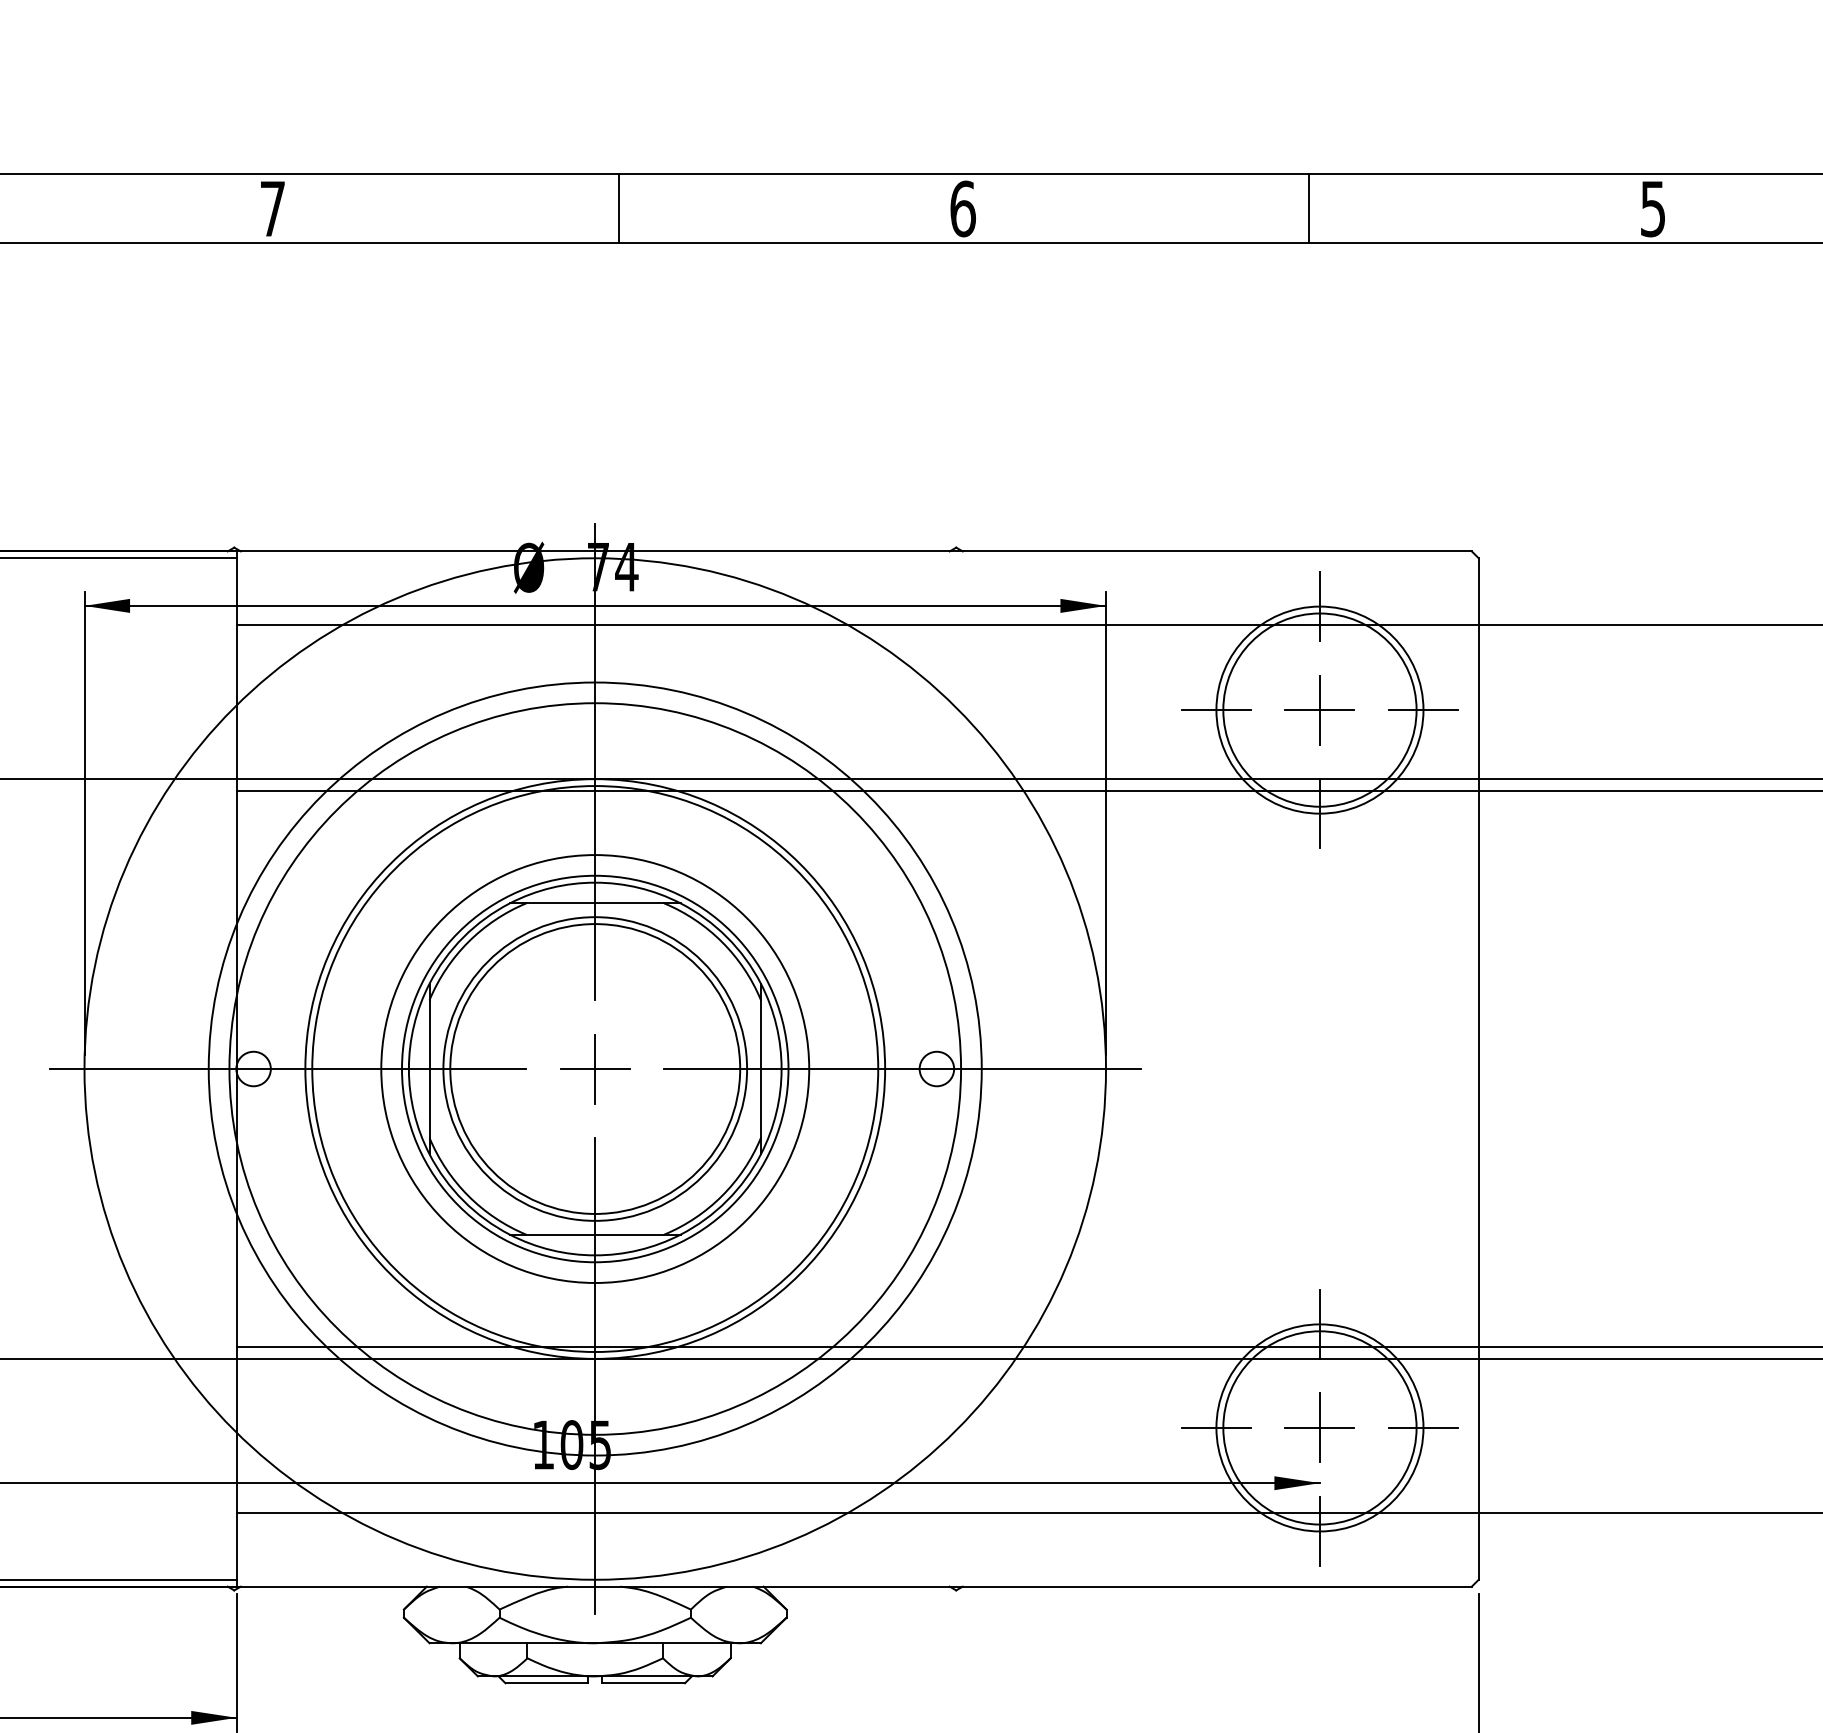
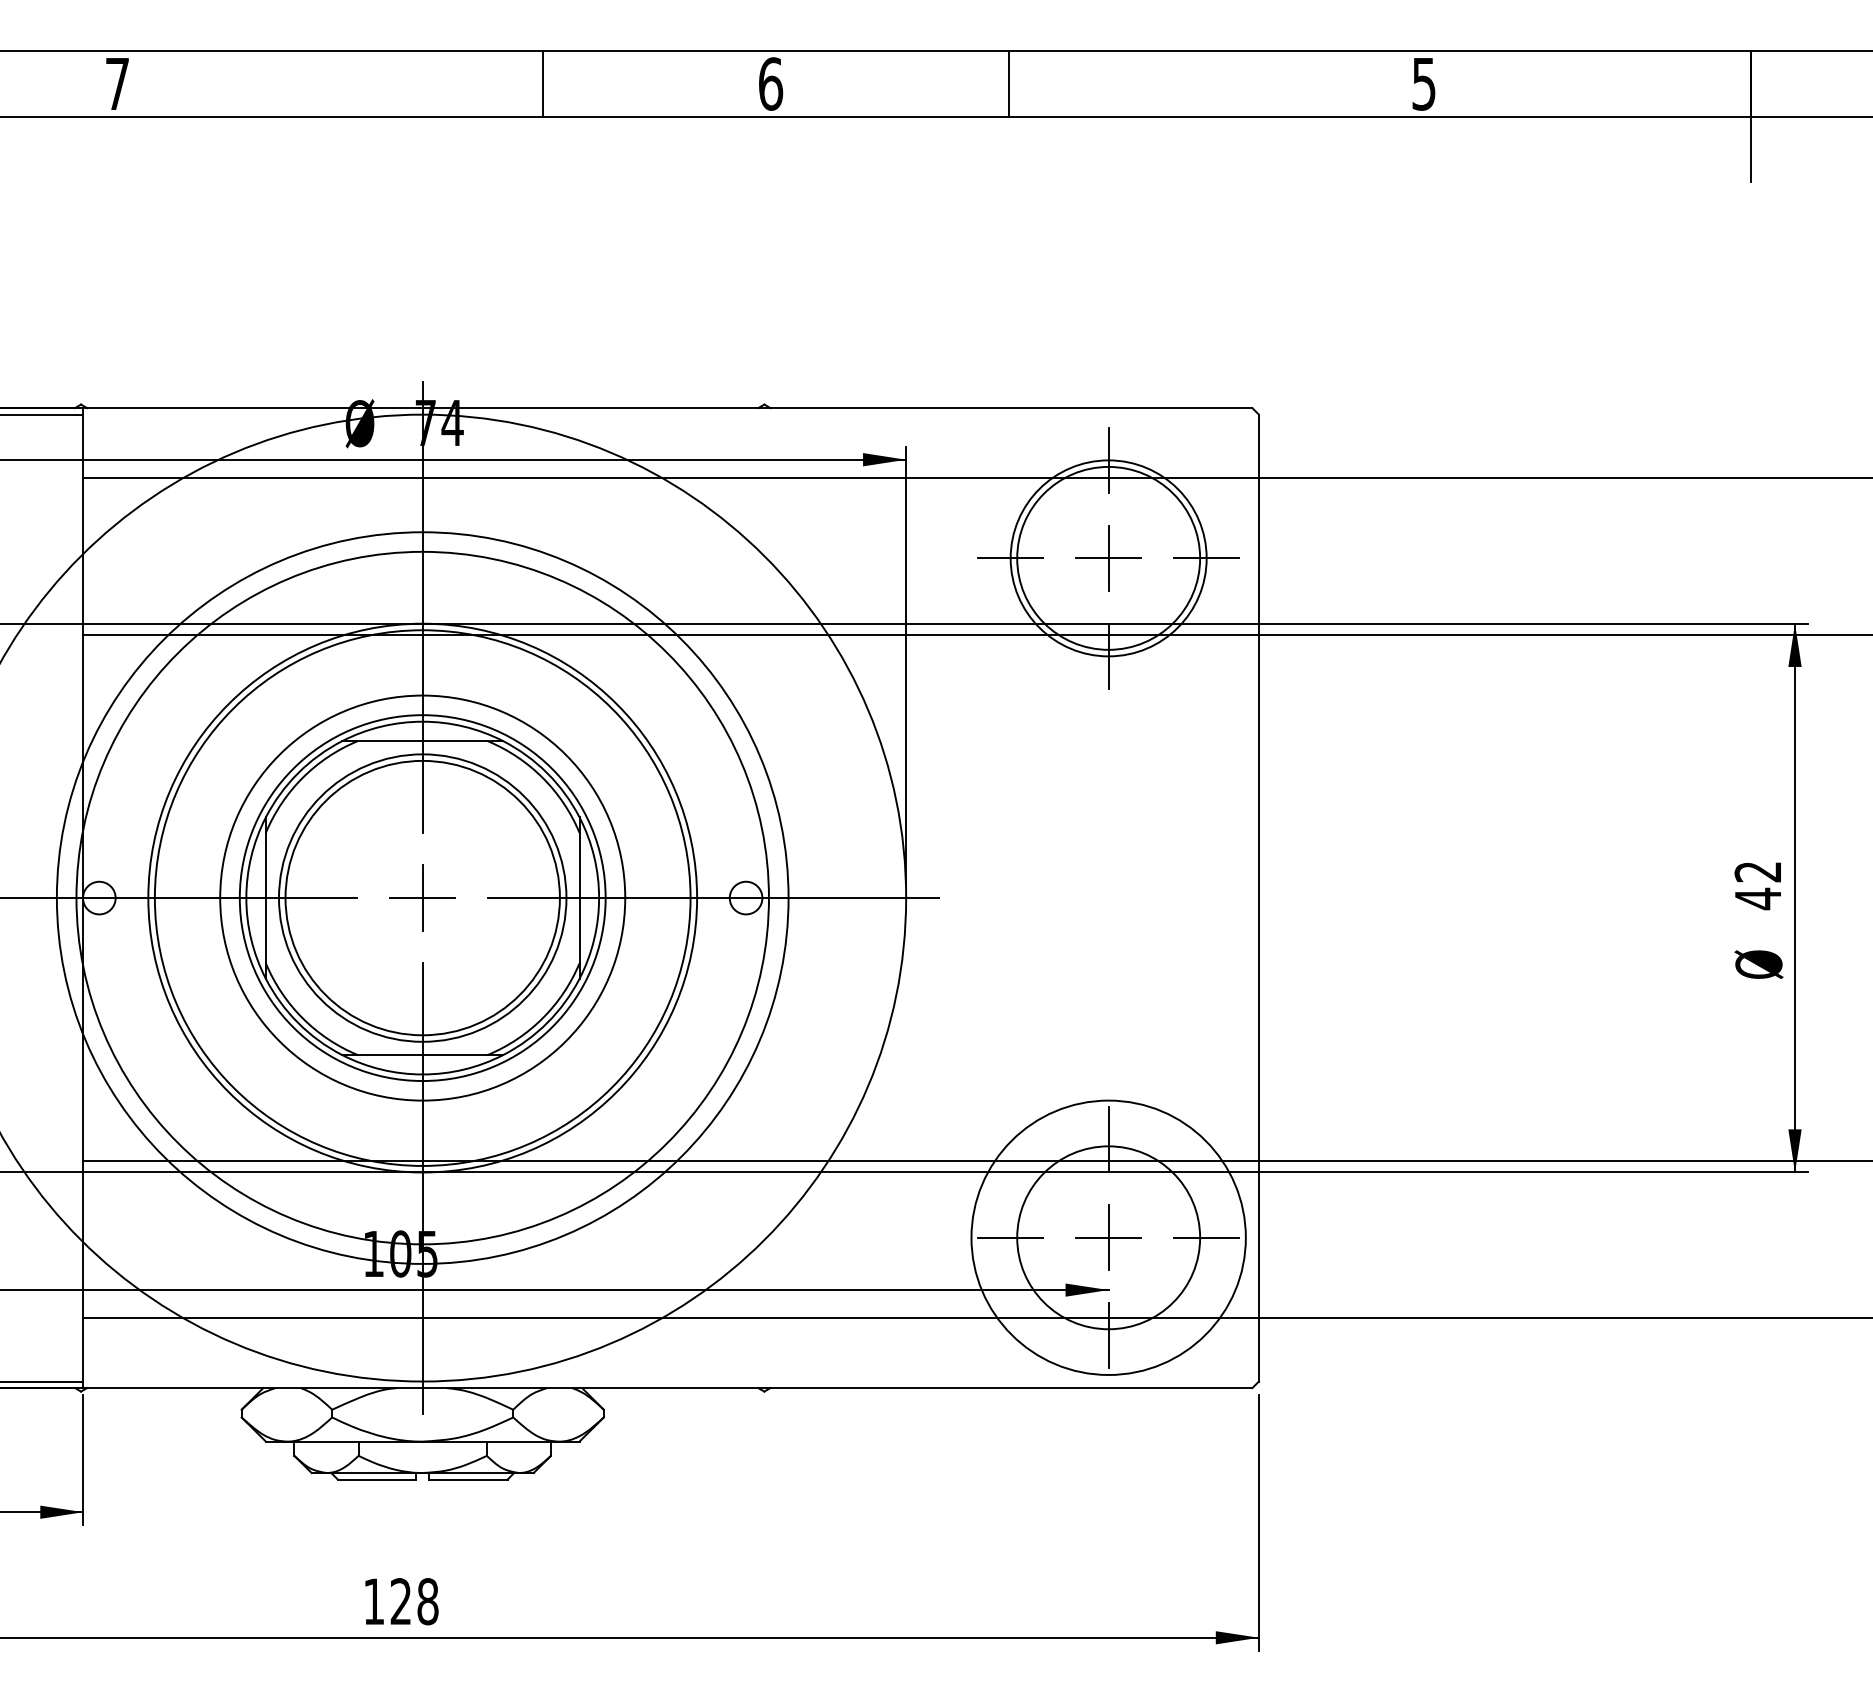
line: (618, 208) -> (542, 83), moved
line: (1309, 208) -> (1009, 83), moved
circle: (1319, 1427) -> (1108, 1237), size x1.4

